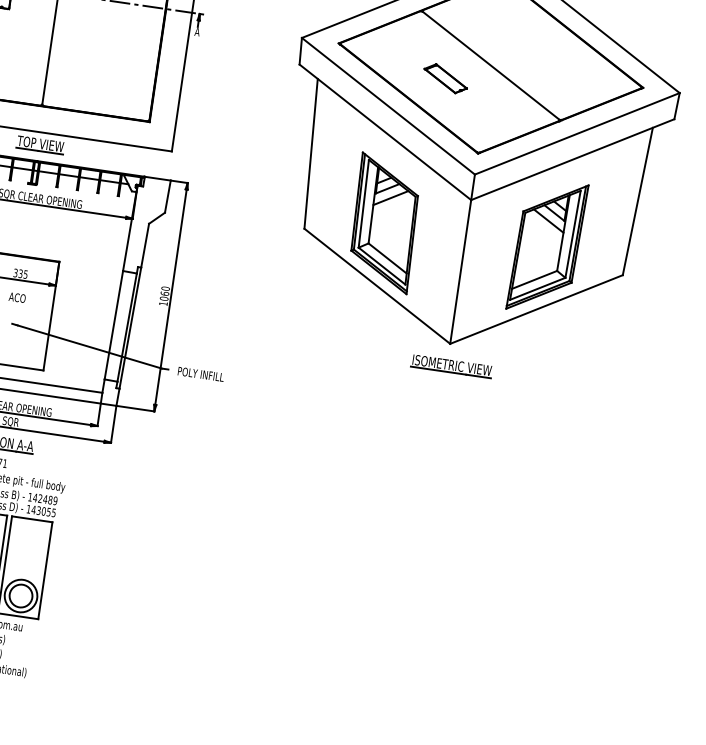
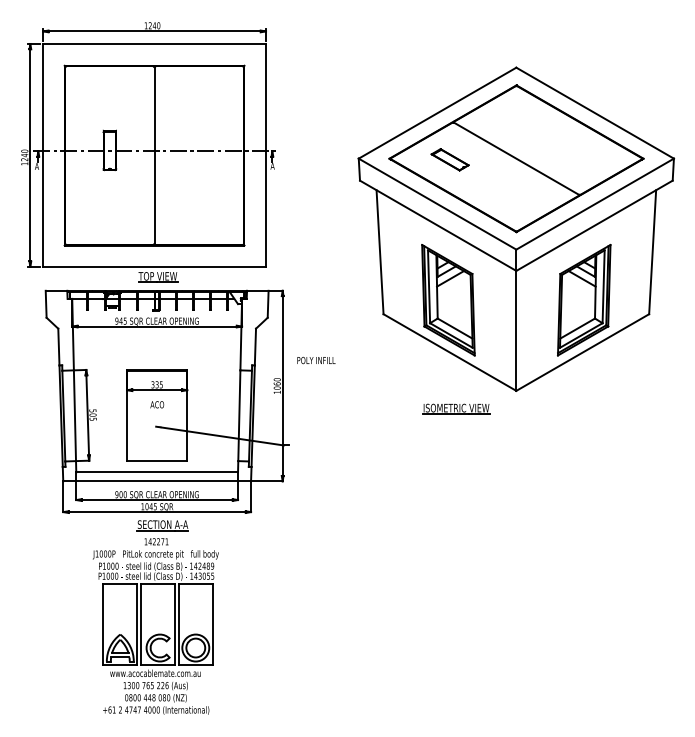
part: (445, 78) -> (449, 159), moved
part: (452, 365) -> (456, 408), moved
text: (201, 374) -> (316, 360), moved

